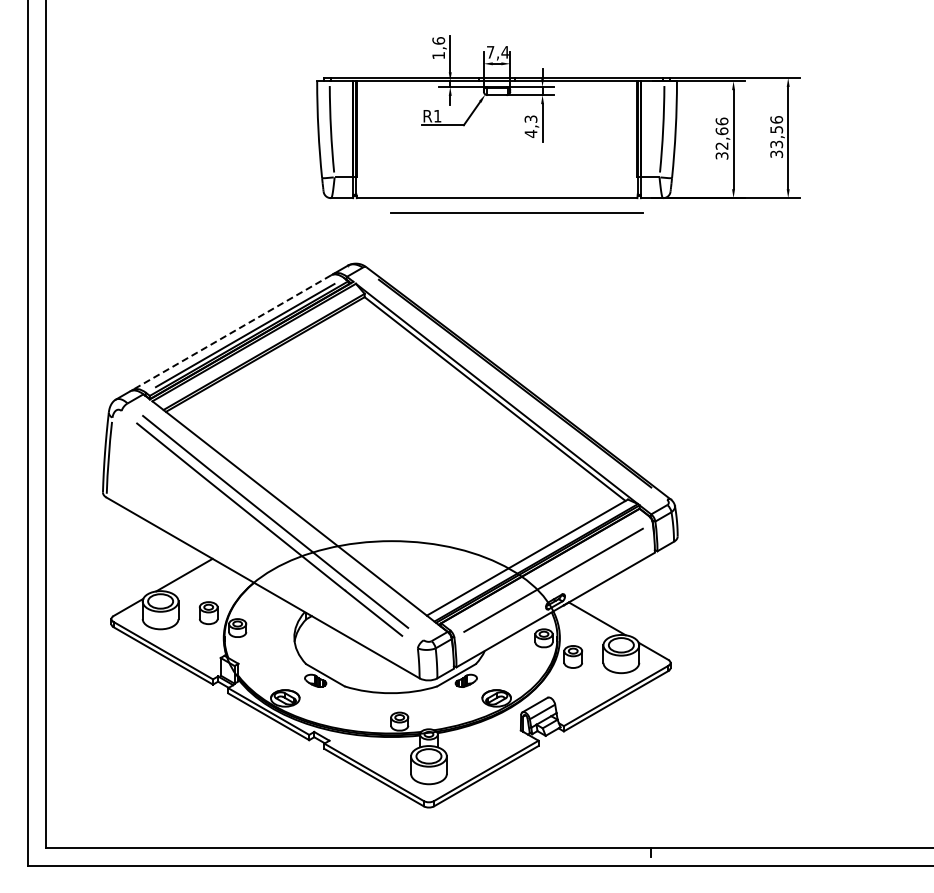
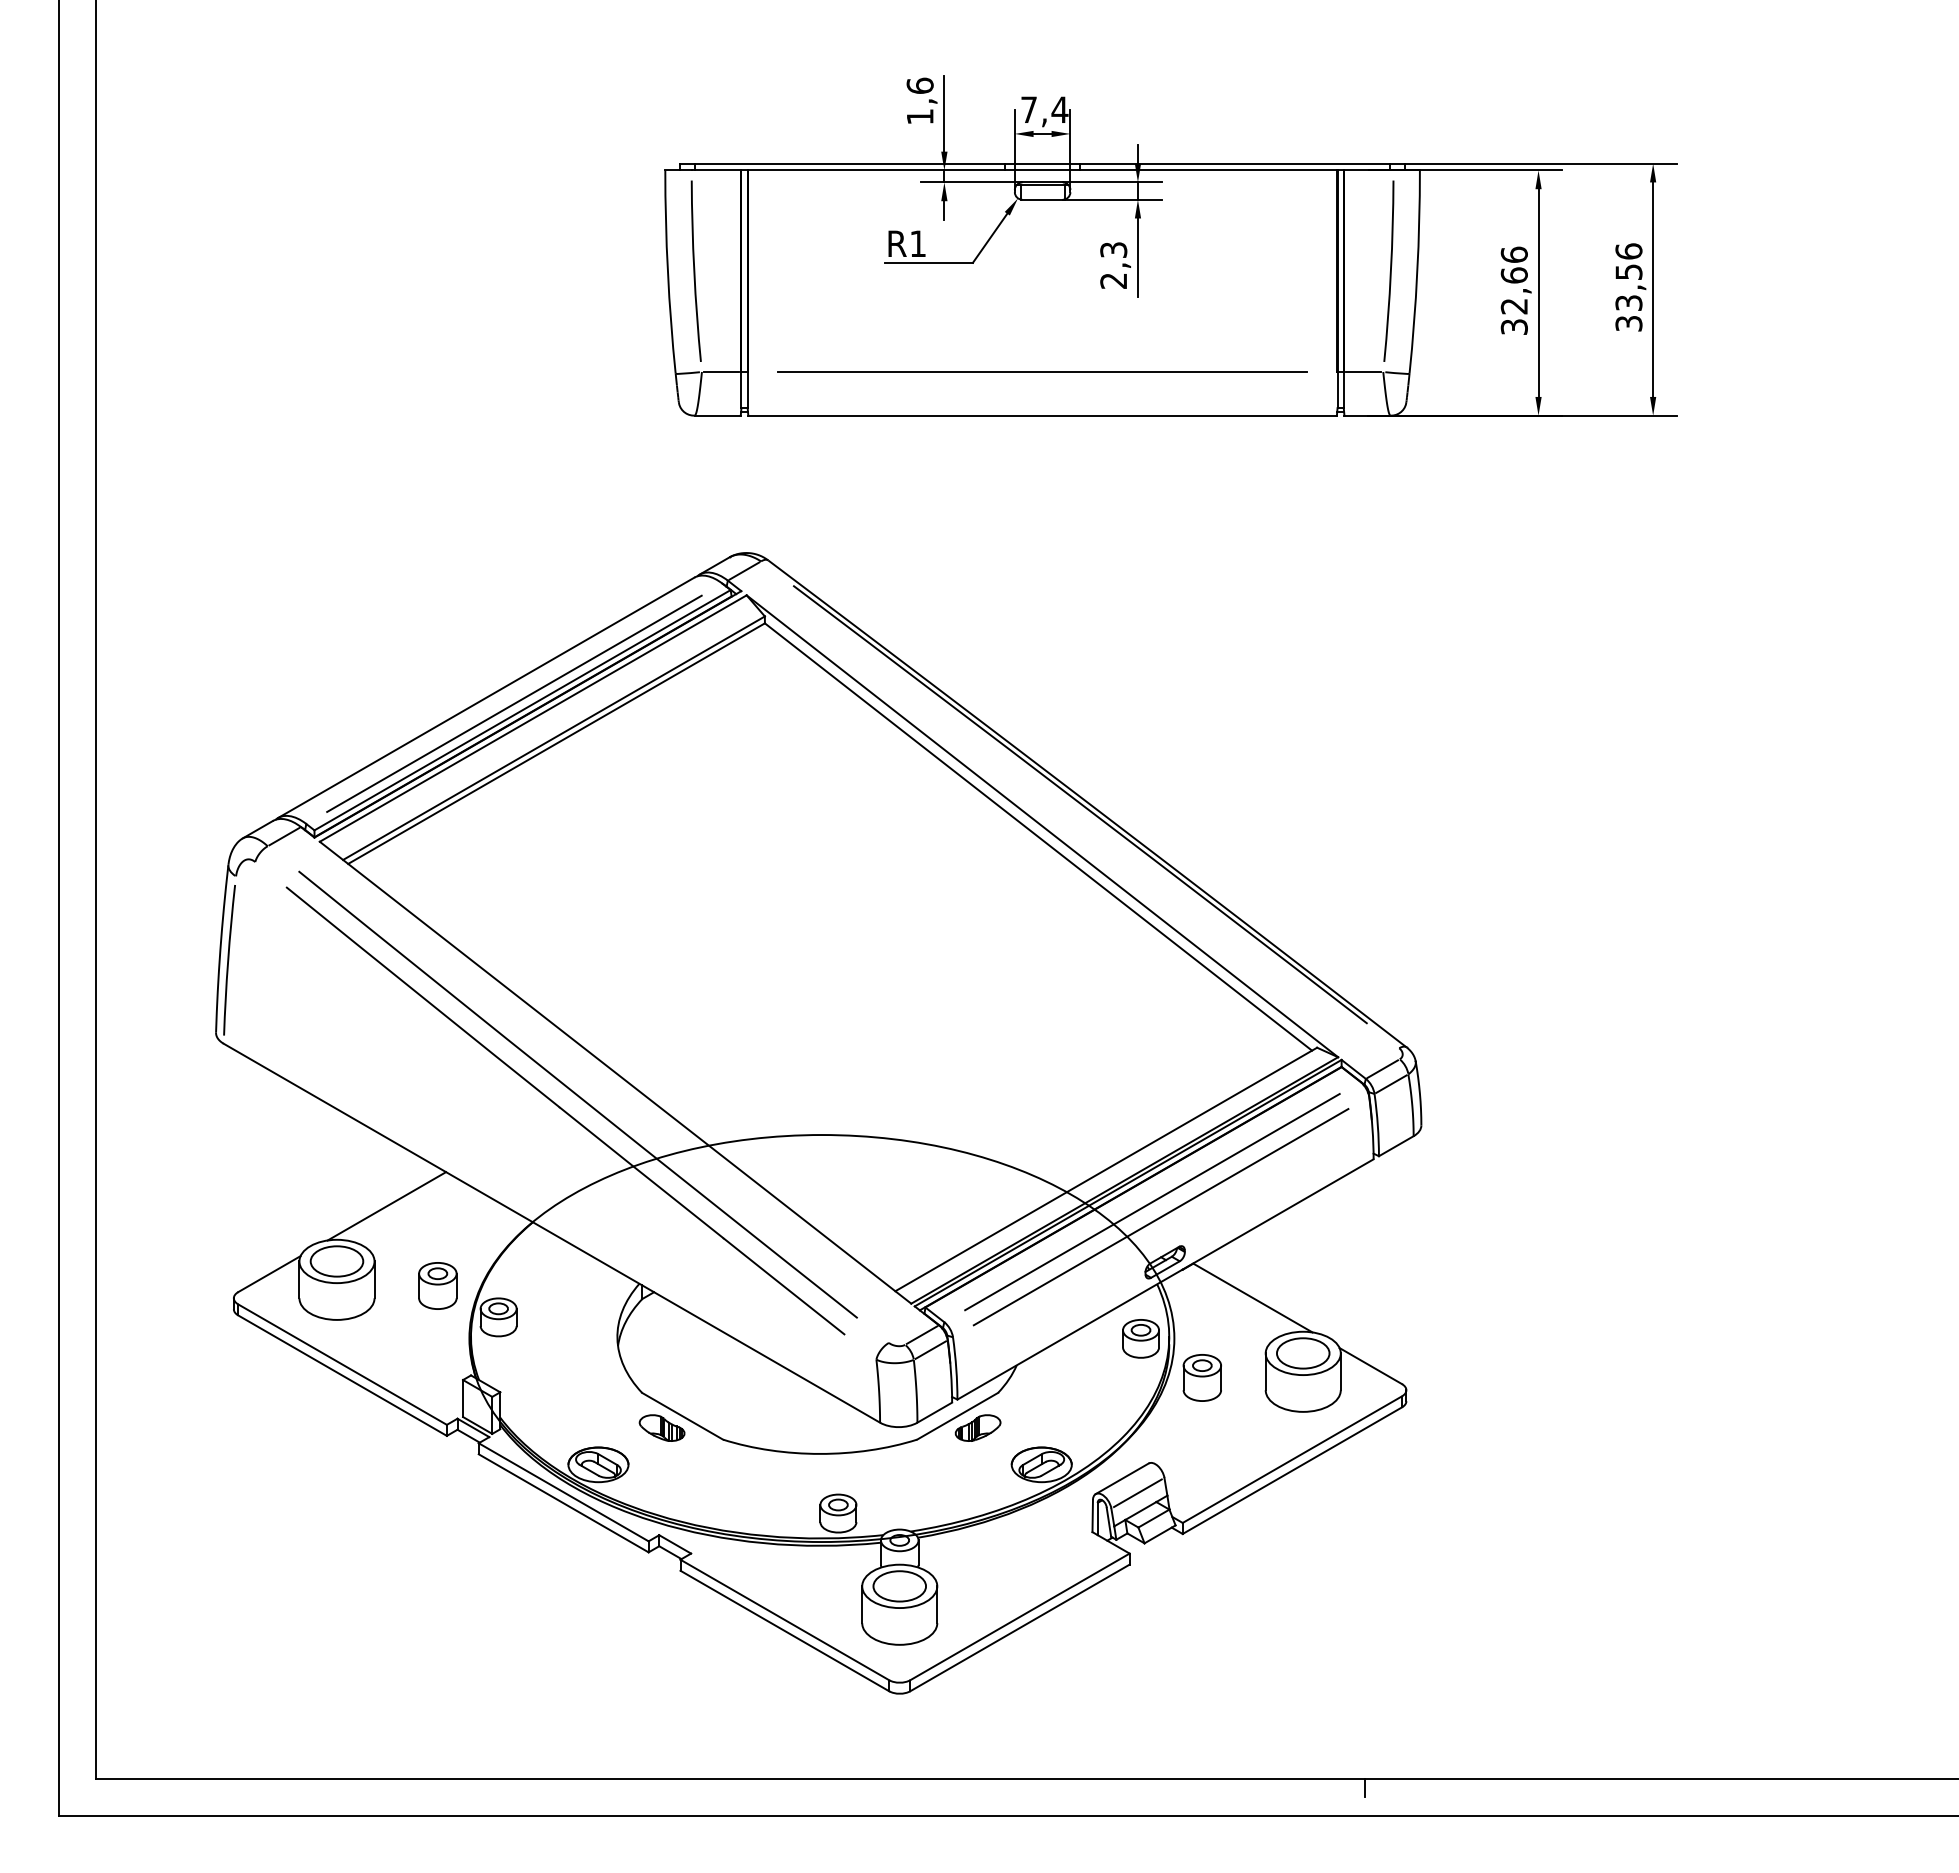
text: (530, 133) -> (1112, 280), 4,3 -> 2,3
line: (516, 212) -> (1041, 370), moved
line: (231, 332) -> (485, 697), dashed -> solid
line: (549, 572) -> (1152, 1200), added

